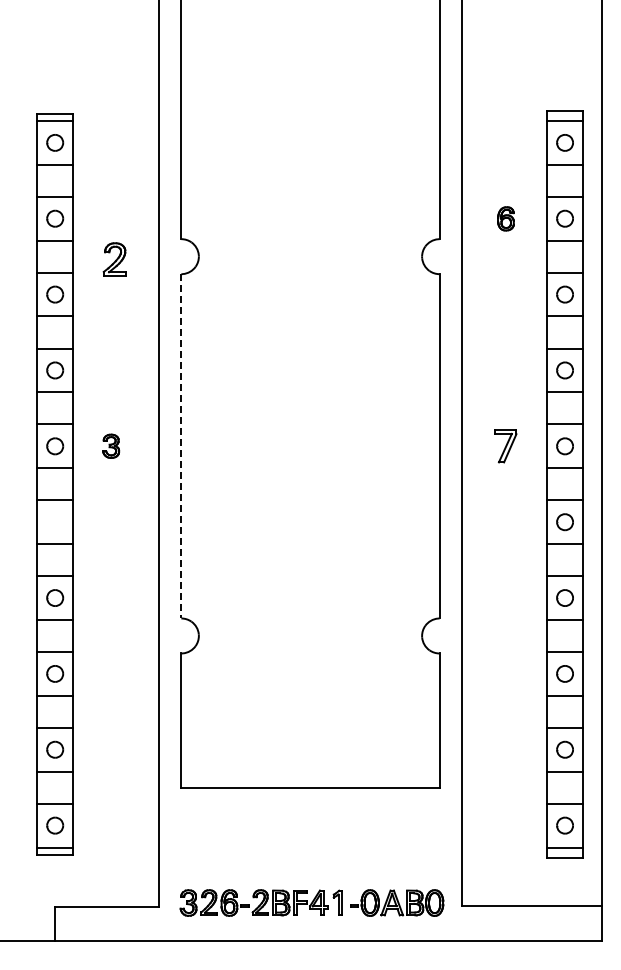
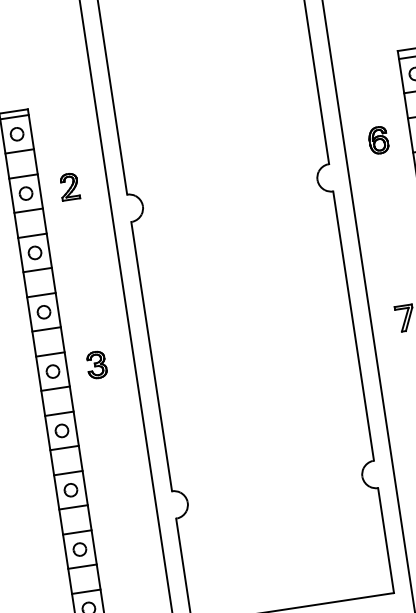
part: (505, 218) -> (378, 140), size x1.43
part: (114, 259) -> (69, 186), moved
part: (110, 445) -> (96, 364), size x1.43
line: (181, 446) -> (151, 356), dashed -> solid
part: (55, 522) -> (62, 431), added

